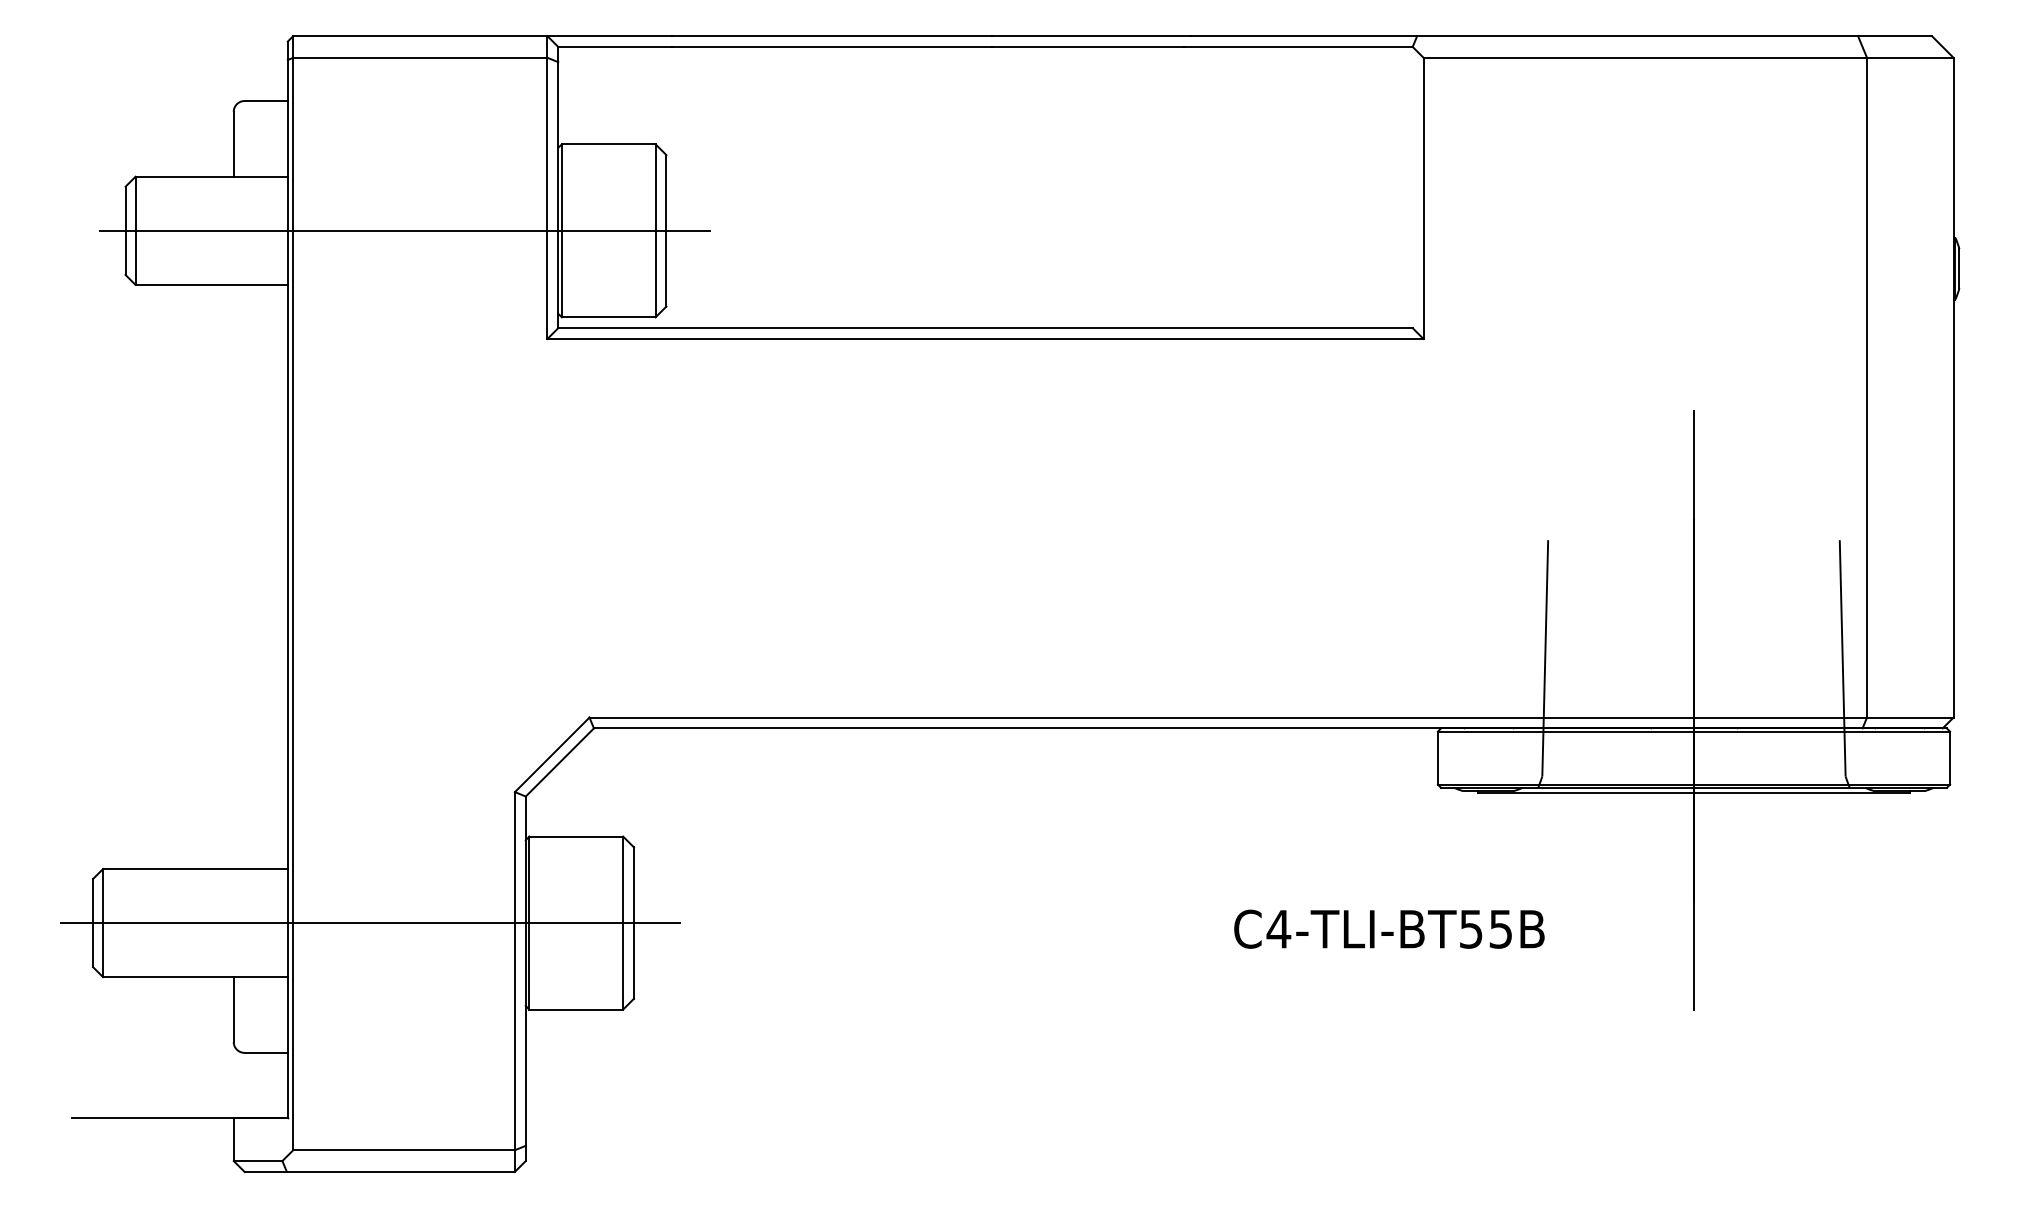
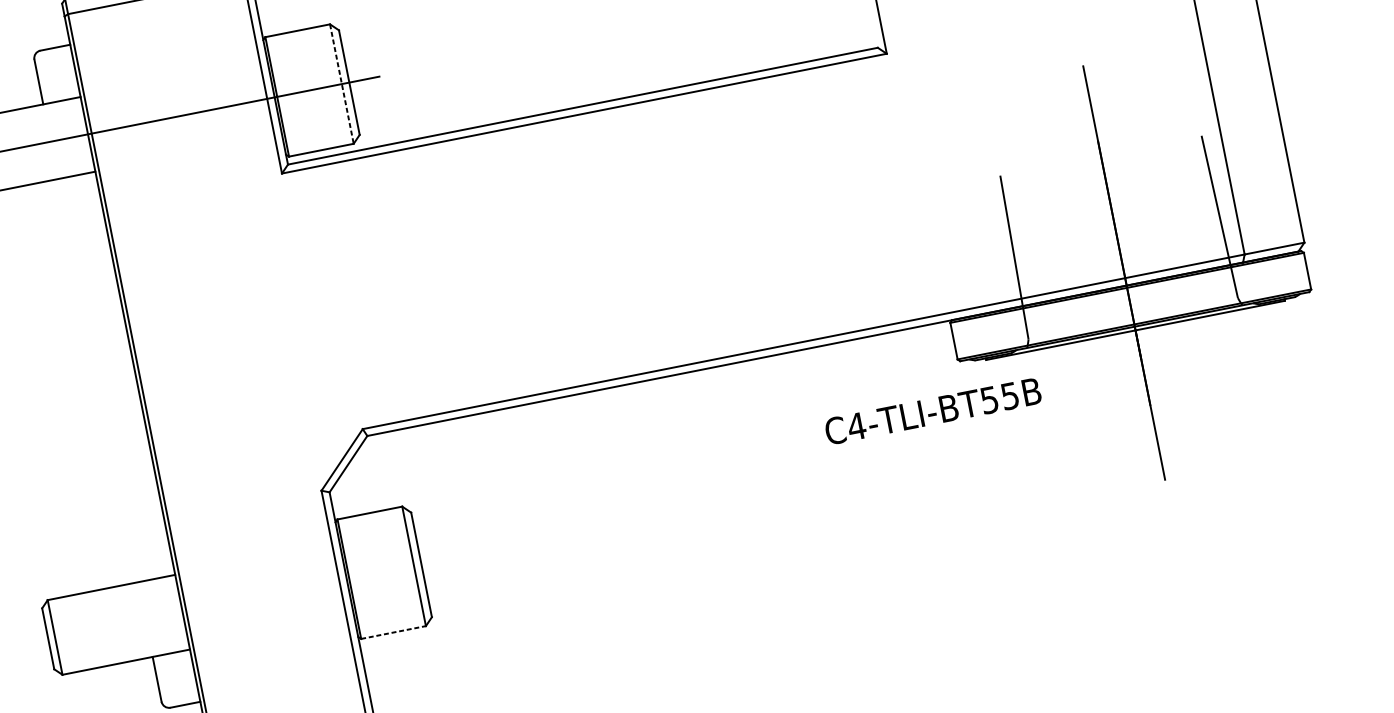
line: (655, 230) -> (341, 83), solid -> dashed
line: (369, 923) -> (239, 601), removed
text: (1389, 928) -> (933, 410), moved
line: (576, 1009) -> (393, 632), solid -> dashed

